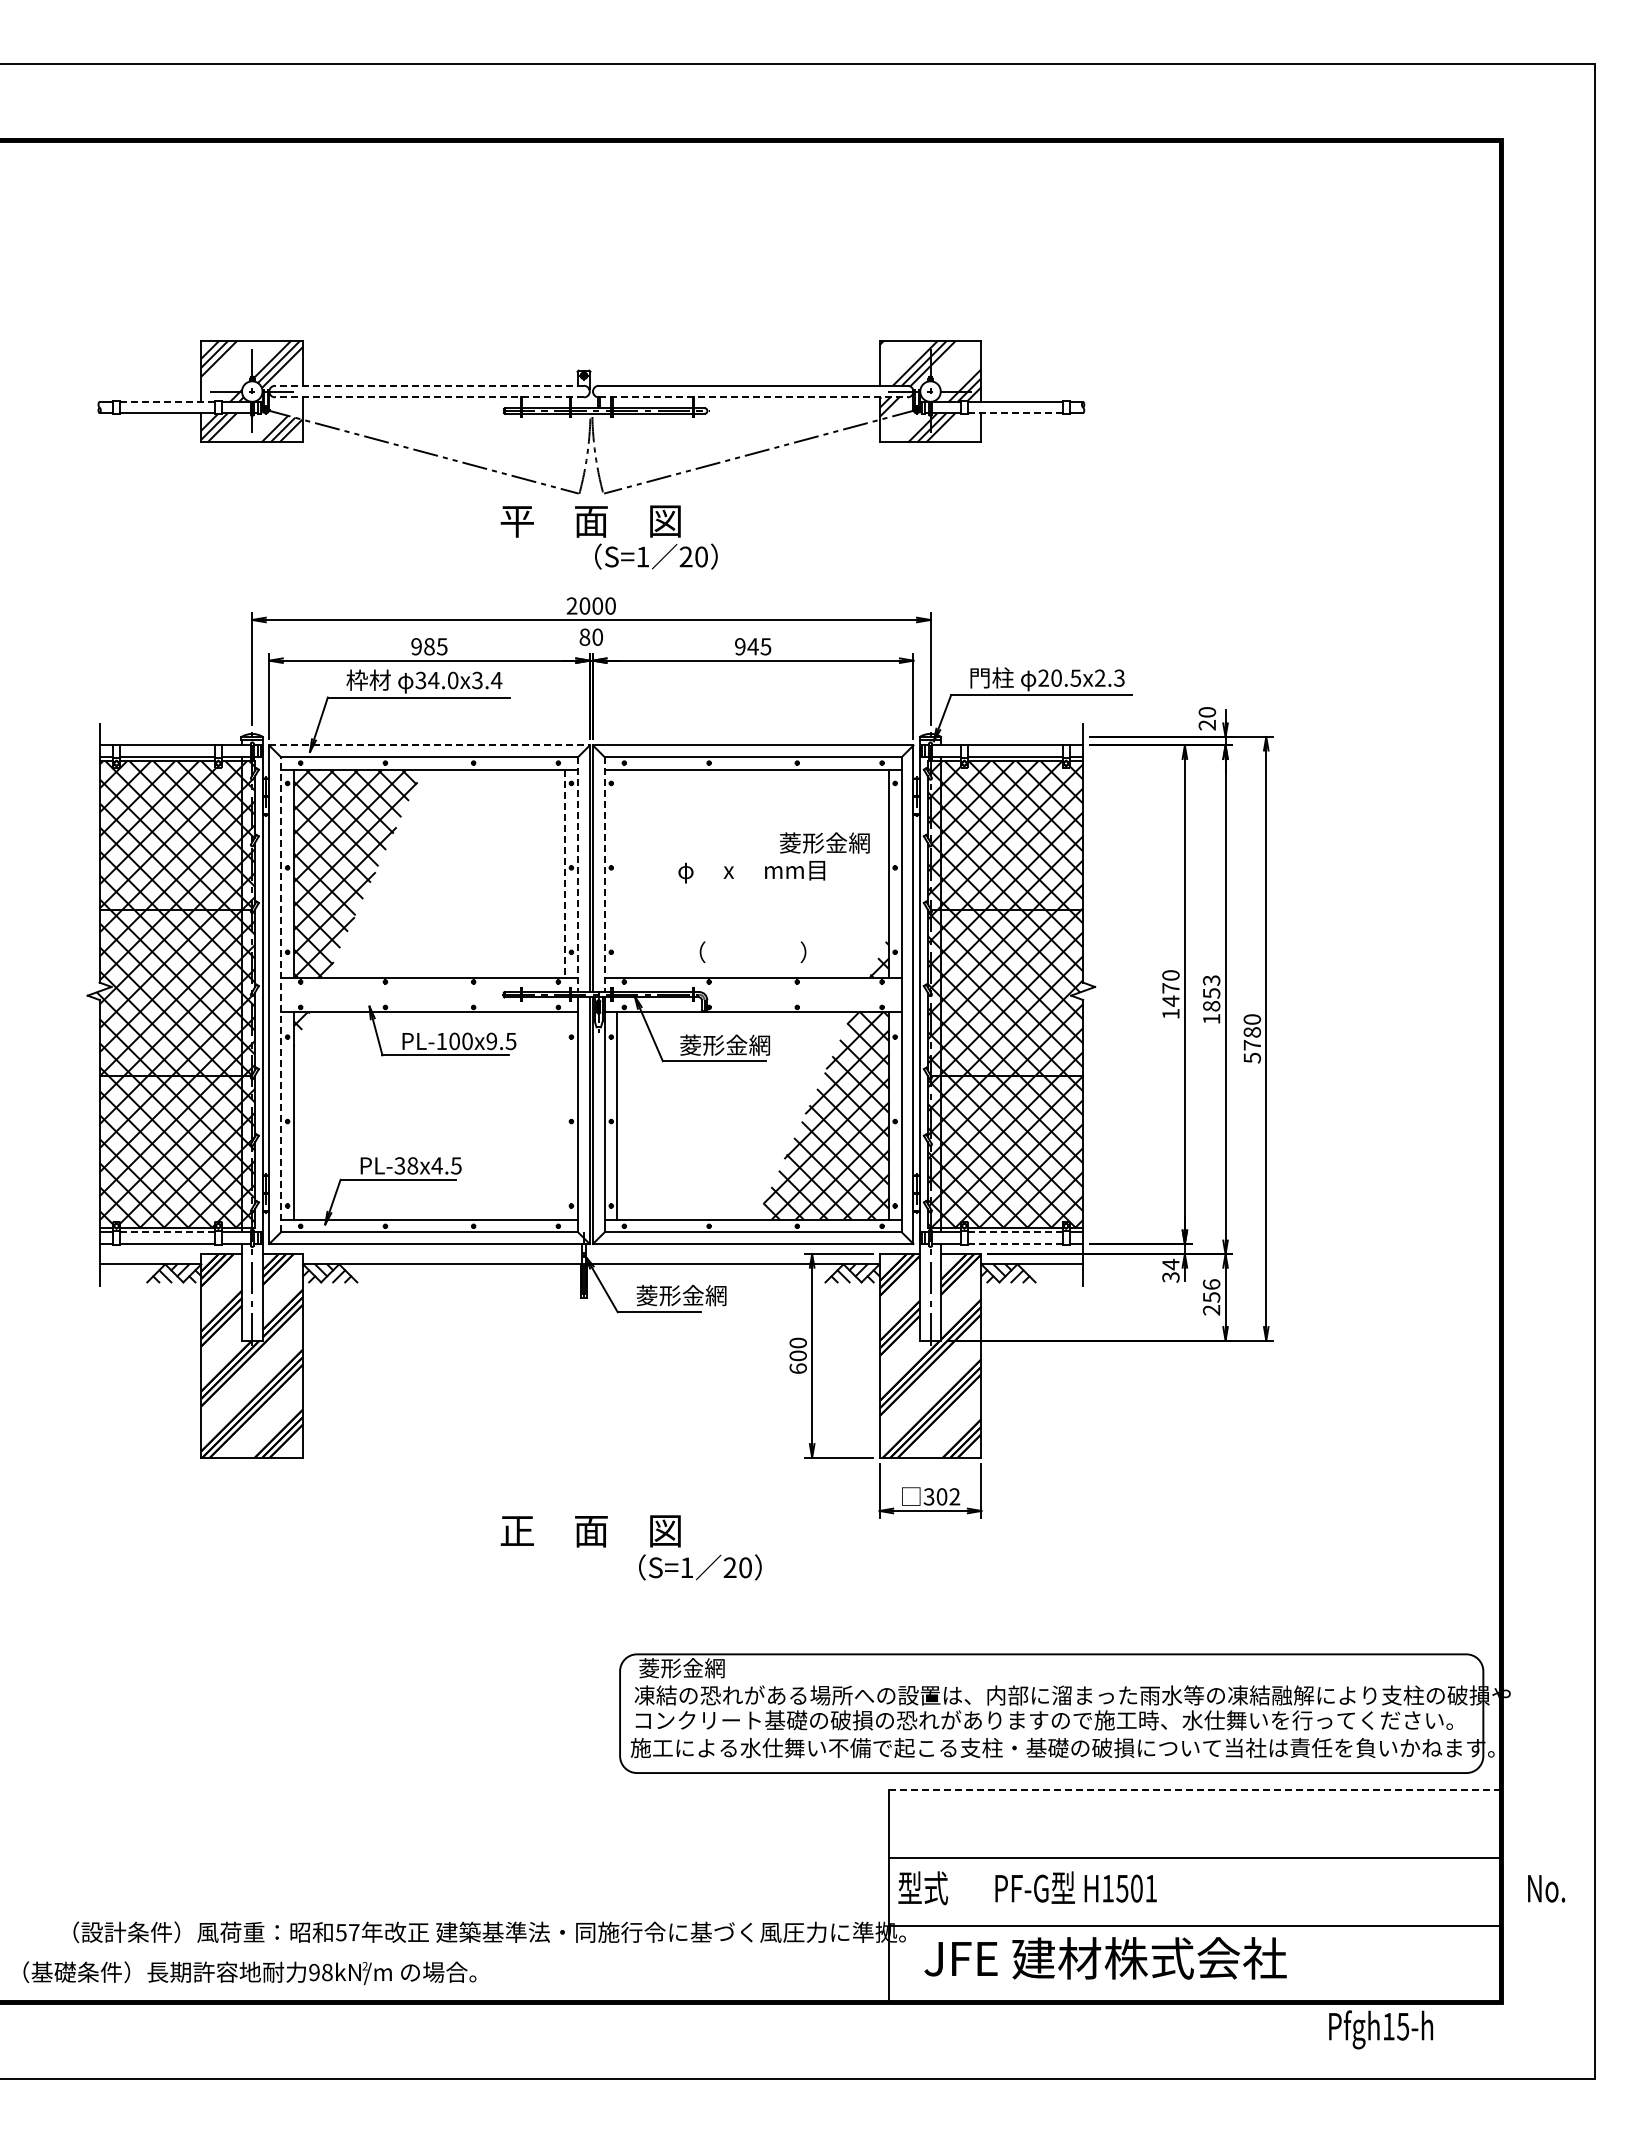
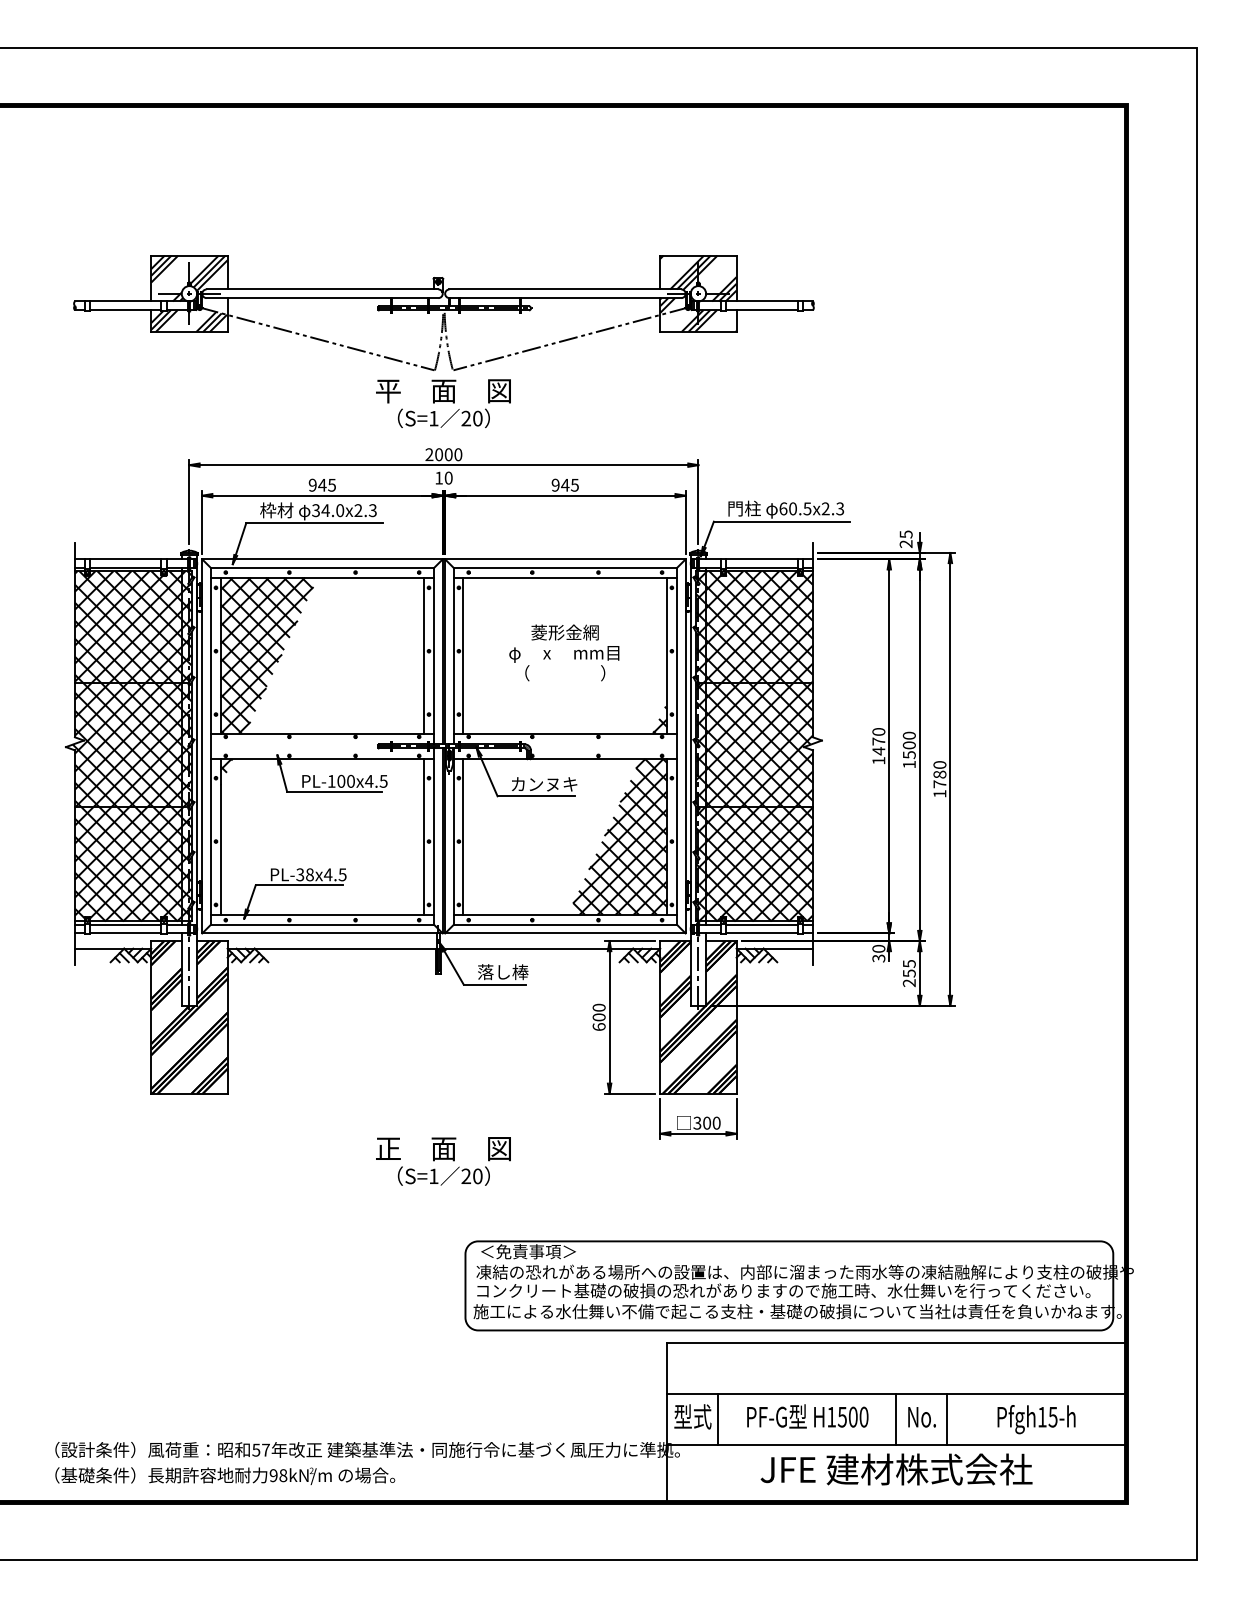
line: (429, 385) -> (322, 289), dashed -> solid
line: (429, 397) -> (322, 298), dashed -> solid
line: (753, 397) -> (565, 298), dashed -> solid
line: (167, 401) -> (125, 301), dashed -> solid
line: (1014, 413) -> (761, 310), dashed -> solid
text: (656, 556) -> (444, 418), moved
text: (584, 636) -> (438, 477), 80 -> 10
text: (429, 646) -> (322, 485), 985 -> 945
text: (1043, 677) -> (783, 508), 20.5x2.3 -> 60.5x2.3
text: (487, 680) -> (365, 510), 34.0x3.4 -> 34.0x2.3
text: (1206, 712) -> (905, 534), 20 -> 25
line: (430, 745) -> (323, 559), dashed -> solid
text: (824, 842) -> (564, 632), moved
line: (565, 873) -> (424, 655), dashed -> solid
line: (617, 873) -> (463, 655), added
line: (578, 874) -> (434, 656), dashed -> solid
line: (604, 874) -> (453, 656), dashed -> solid
text: (752, 951) -> (564, 672), moved
text: (1211, 993) -> (909, 745), 1853 -> 1500
line: (280, 994) -> (210, 746), dashed -> solid
text: (491, 1041) -> (368, 781), PL-100x9.5 -> PL-100x4.5
text: (724, 1044) -> (543, 783), 菱形金網 -> カンヌキ
text: (1252, 1057) -> (940, 793), 5780 -> 1780
line: (565, 1115) -> (424, 837), added
line: (167, 1232) -> (125, 924), dashed -> solid
line: (1014, 1232) -> (761, 924), dashed -> solid
line: (1014, 1243) -> (761, 933), dashed -> solid
text: (1170, 1264) -> (878, 948), 34 -> 30
text: (1211, 1284) -> (909, 963), 256 -> 255
text: (681, 1295) -> (511, 972), 菱形金網 -> 落し棒
text: (954, 1496) -> (716, 1122), 302 -> 300
text: (700, 1567) -> (444, 1176), moved
text: (703, 1668) -> (528, 1251), 菱形金網 -> ＜免責事項＞
line: (1194, 1790) -> (896, 1343), dashed -> solid
text: (1151, 1888) -> (864, 1417), H1501 -> H1500
text: (1546, 1888) -> (922, 1417), moved
line: (956, 1892) -> (717, 1420), added
line: (1194, 1892) -> (896, 1420), added
line: (1262, 1892) -> (947, 1420), added
text: (1105, 1958) -> (896, 1469), moved
text: (249, 1973) -> (224, 1476), moved
text: (1381, 2029) -> (1036, 1419), moved

